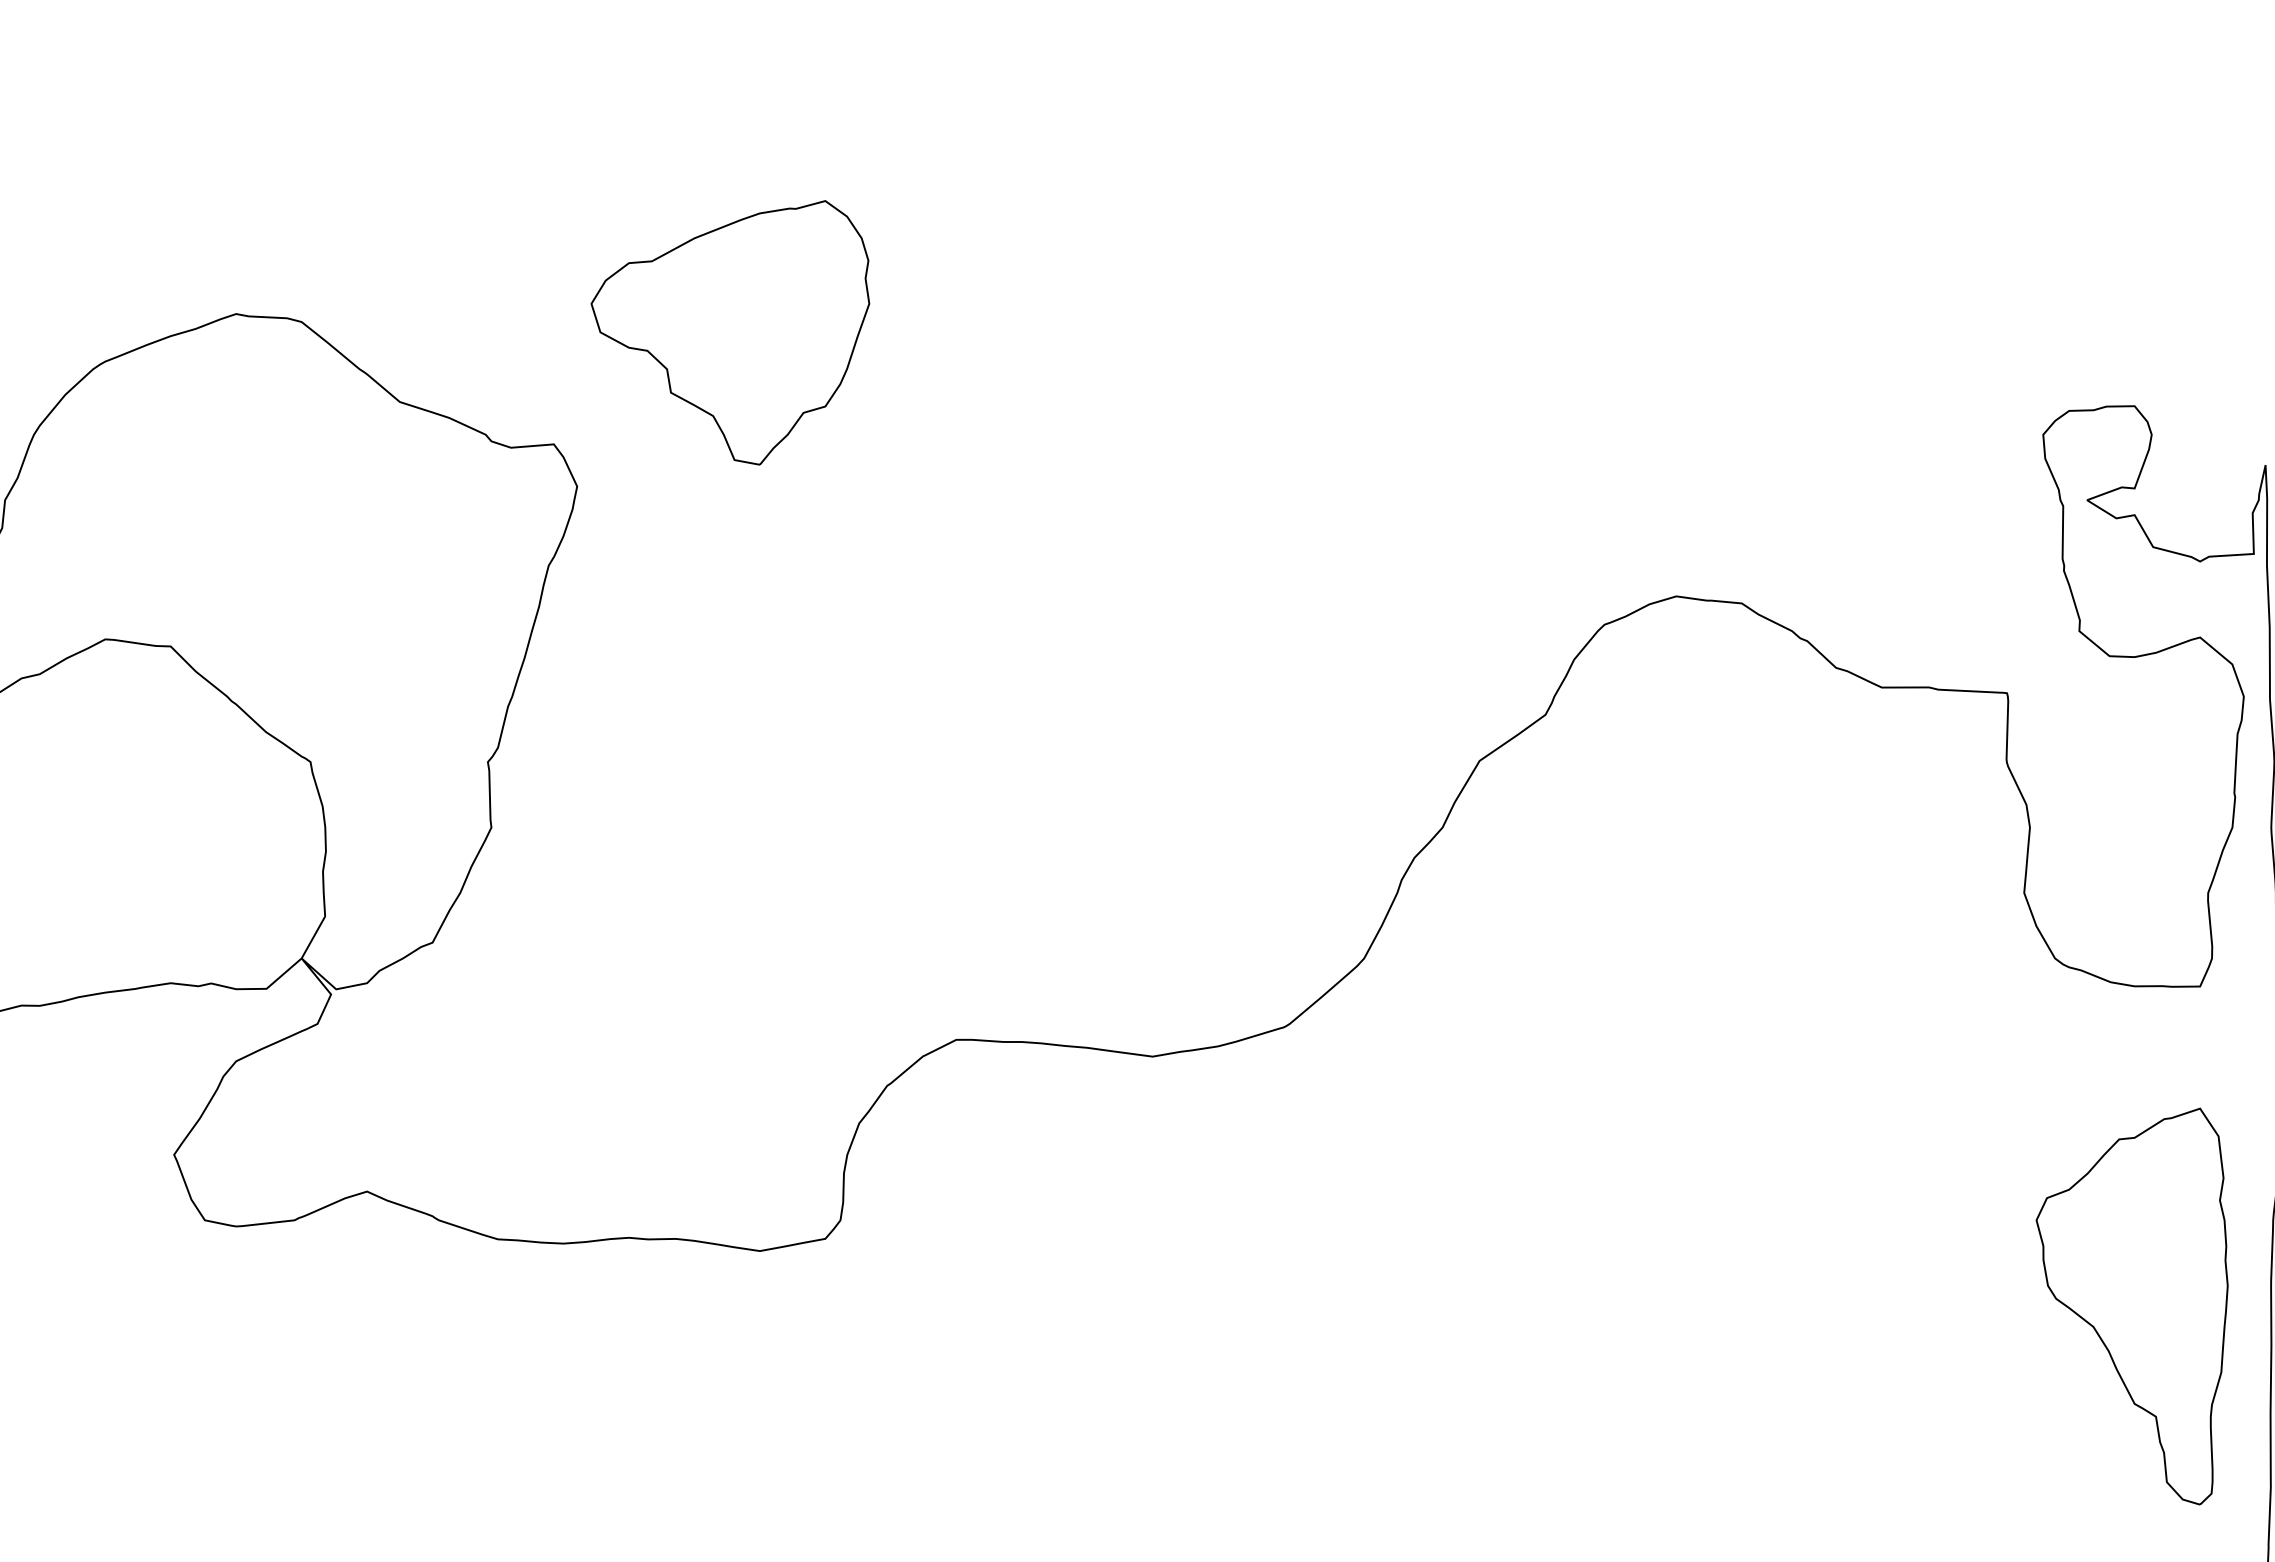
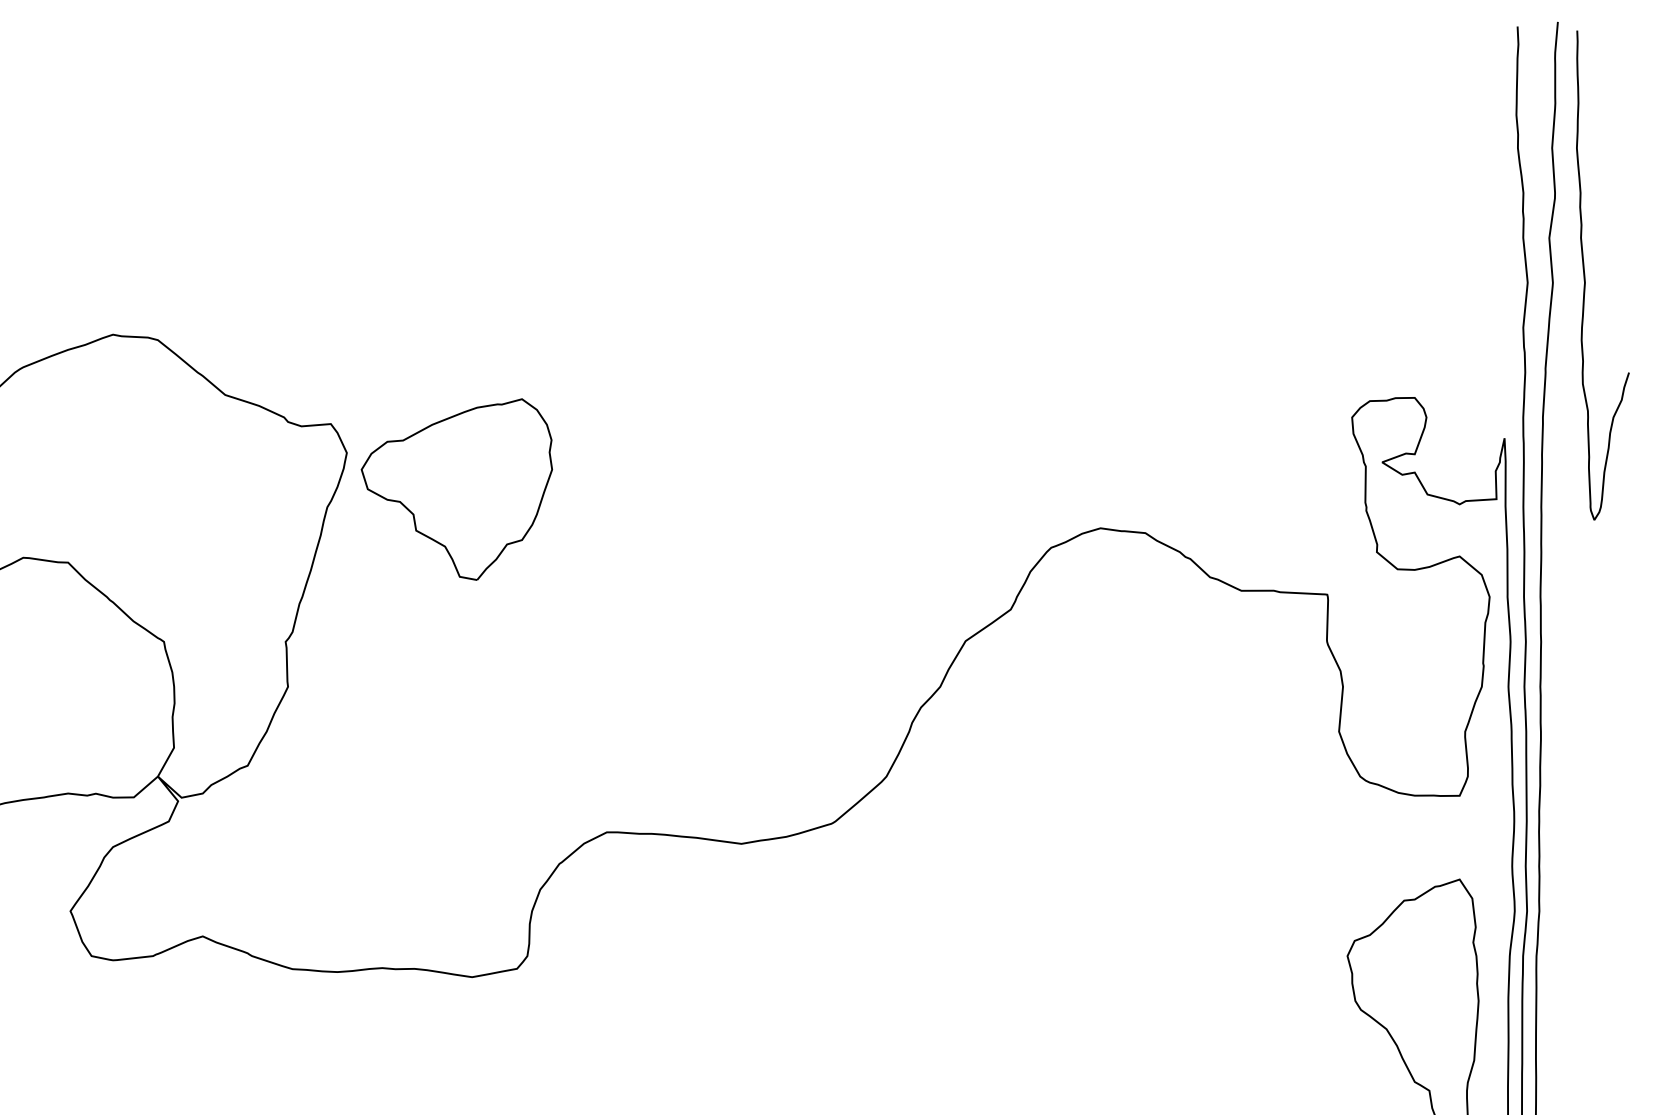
part: (729, 332) -> (456, 489), moved

